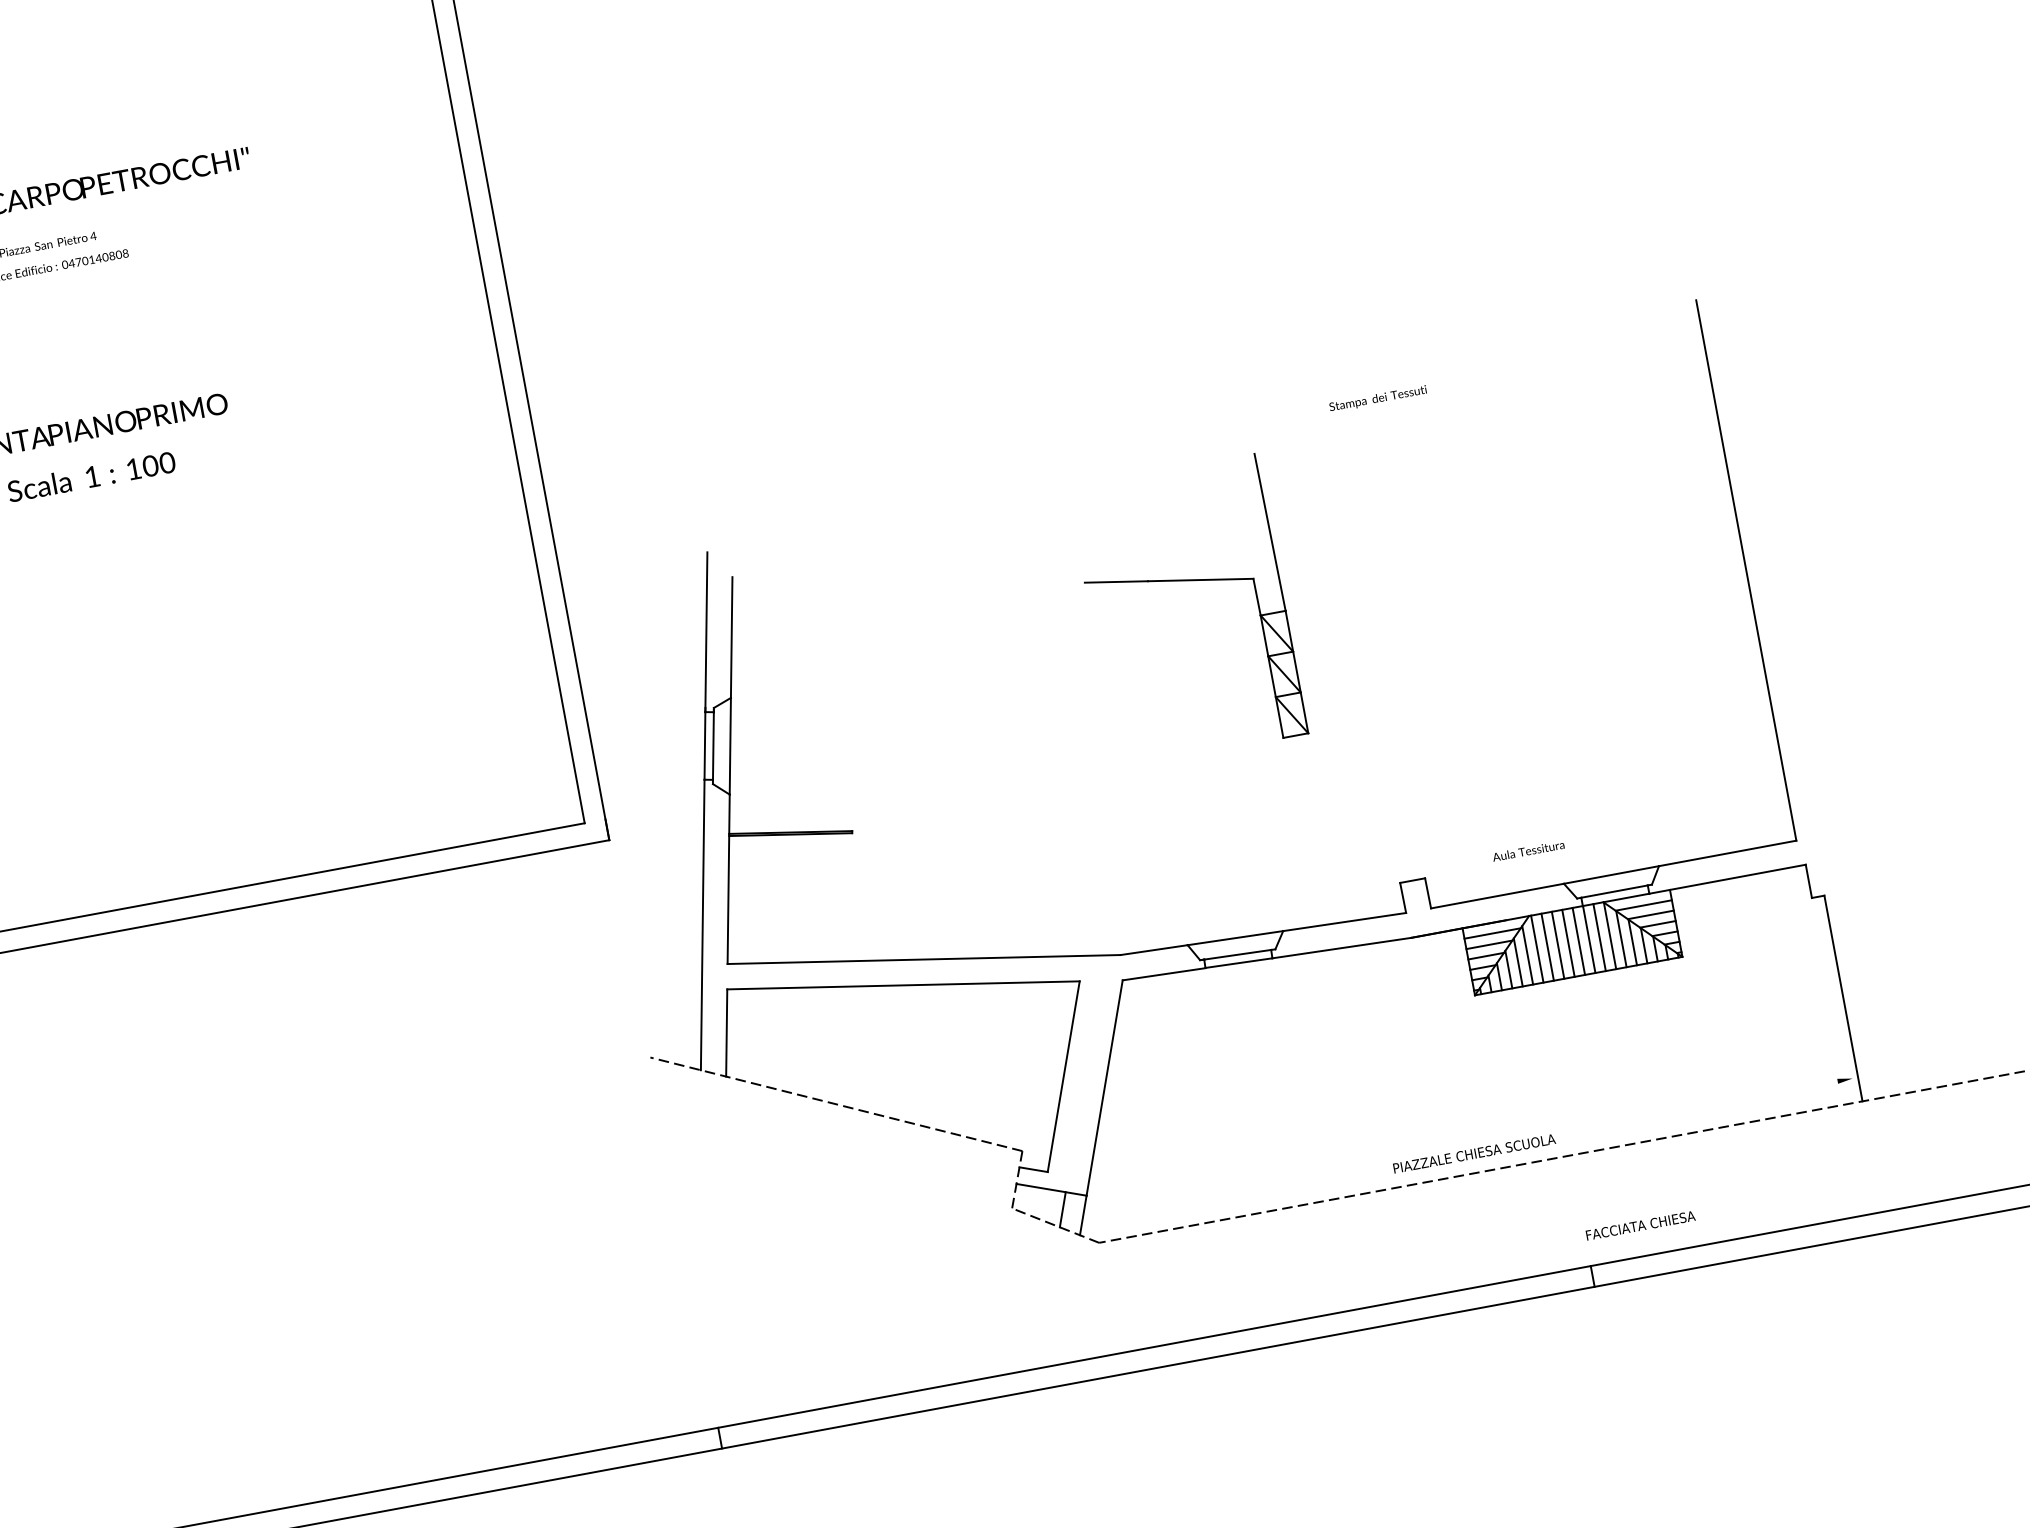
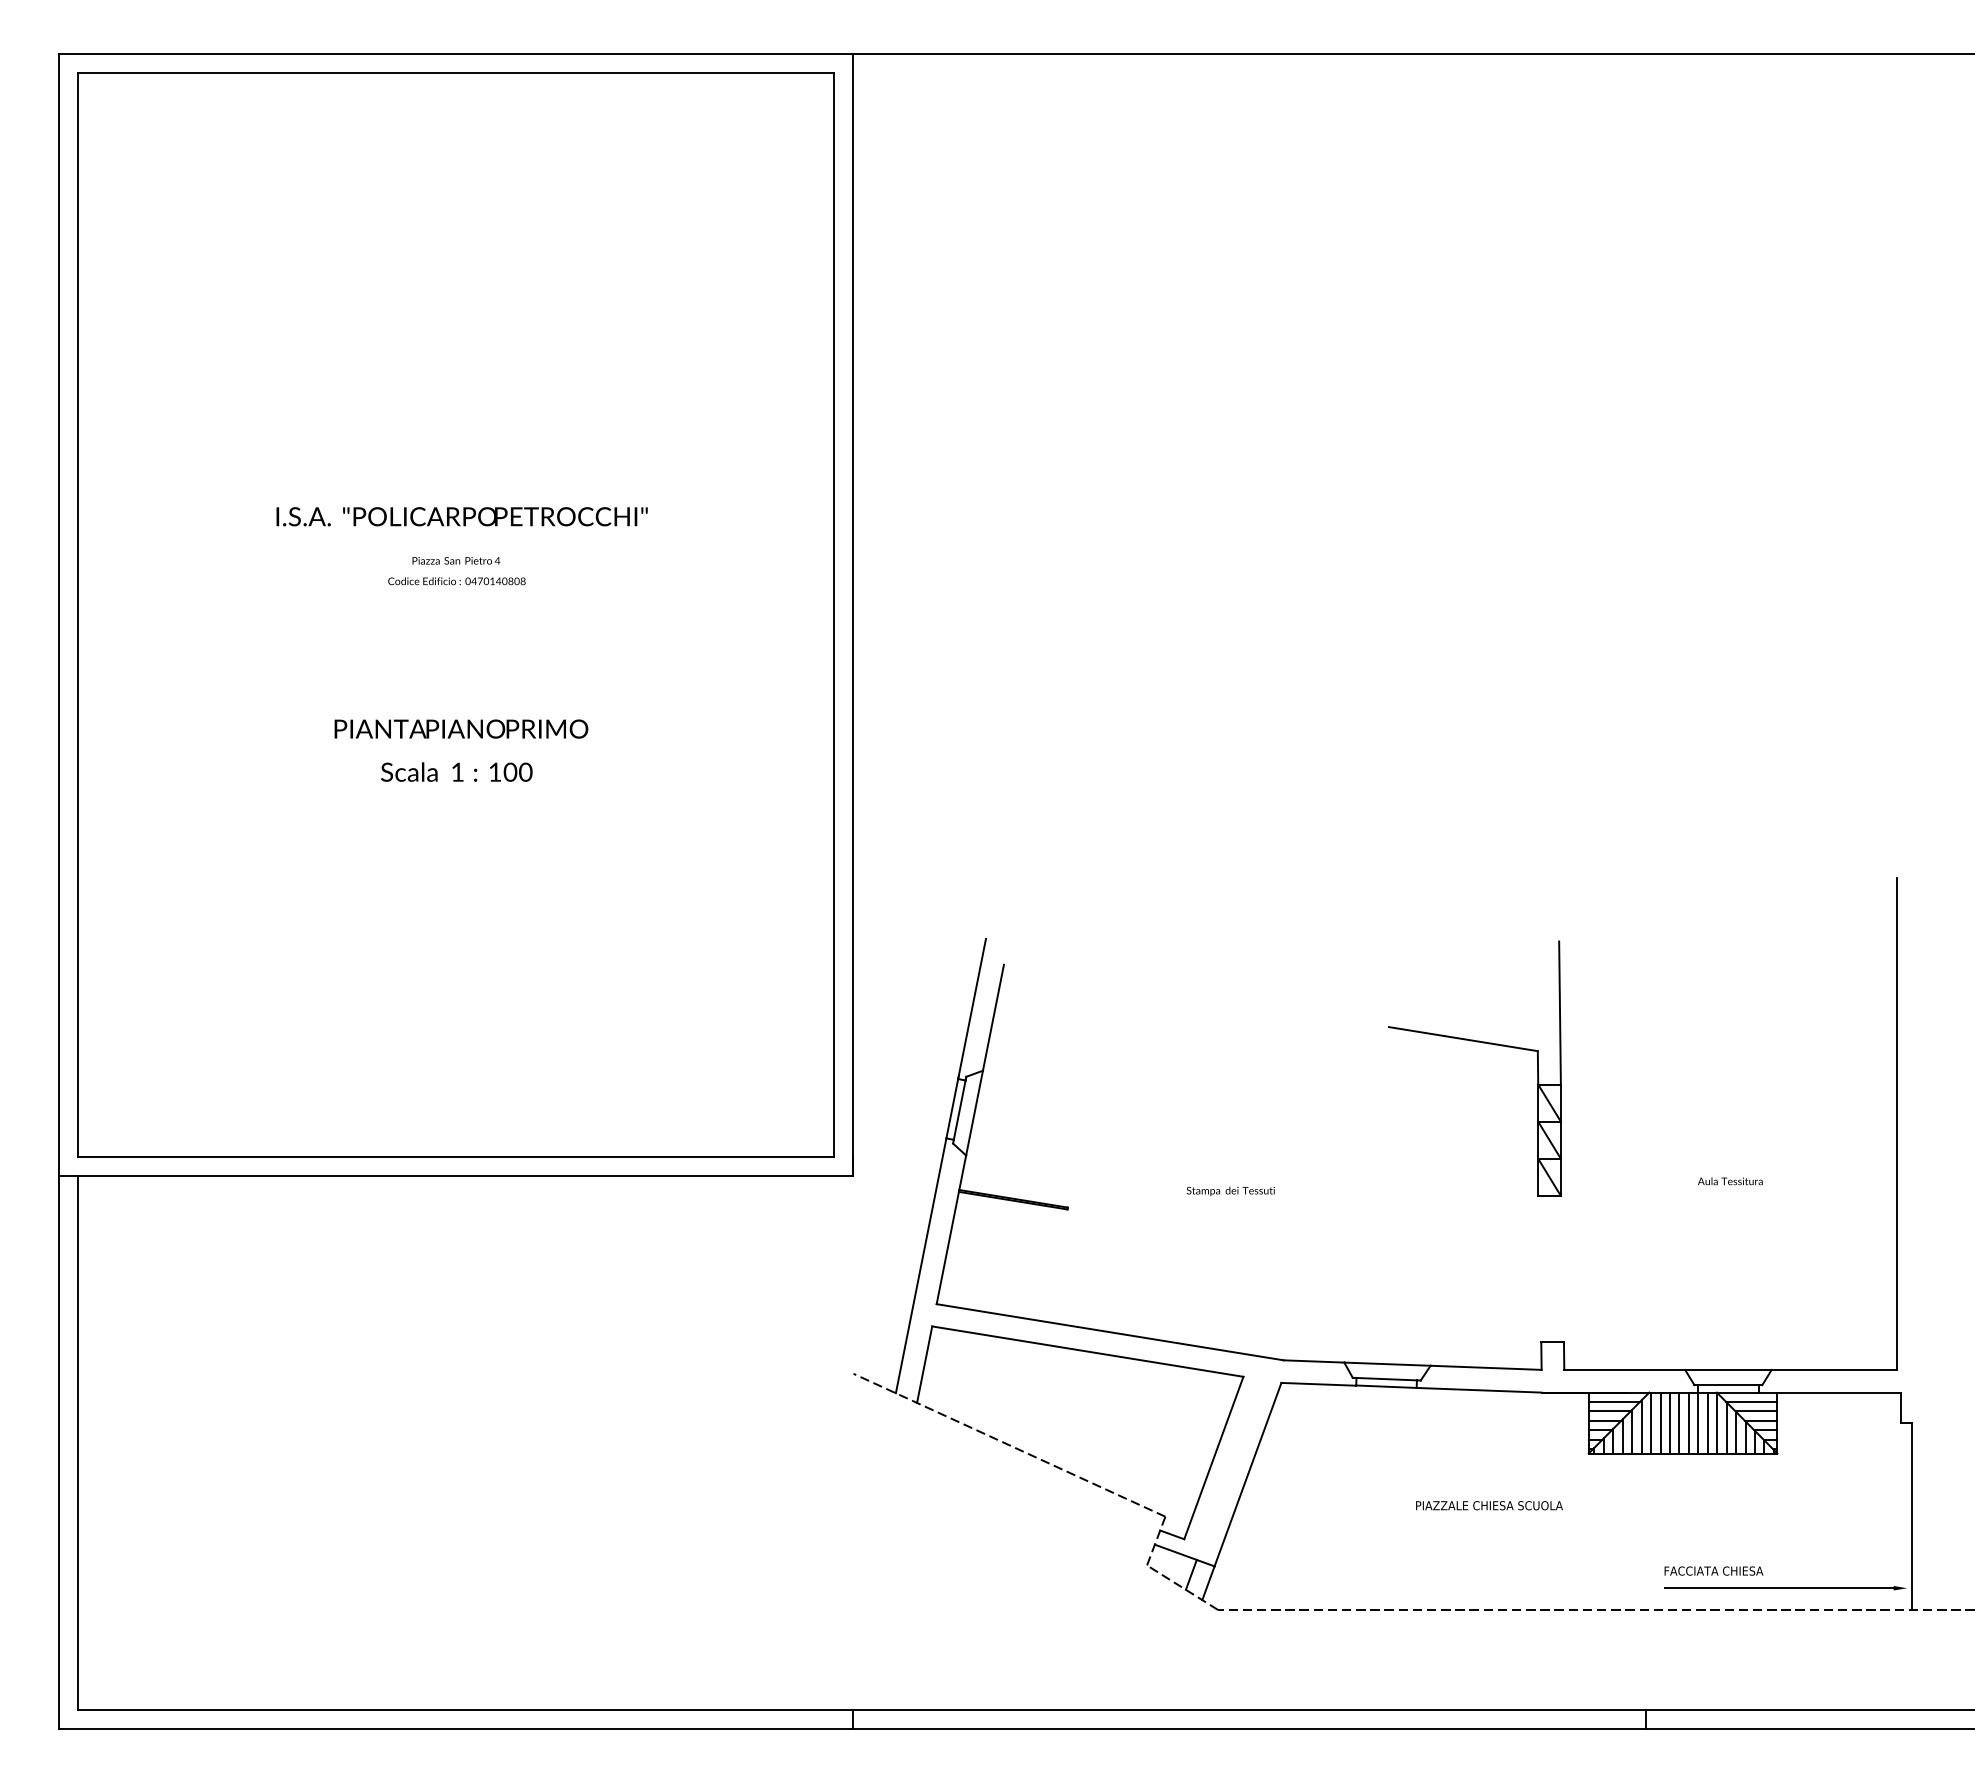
text: (1377, 399) -> (1230, 1191), moved
part: (1184, 581) -> (1476, 1042), moved
text: (1528, 851) -> (1730, 1181), moved
line: (1712, 1104) -> (1779, 1588), added
text: (1474, 1153) -> (1489, 1505), moved
text: (1640, 1225) -> (1713, 1570), moved

